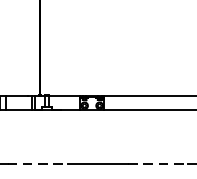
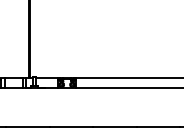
line: (37, 163) -> (27, 126), dashed -> solid
line: (157, 163) -> (114, 126), dashed -> solid

